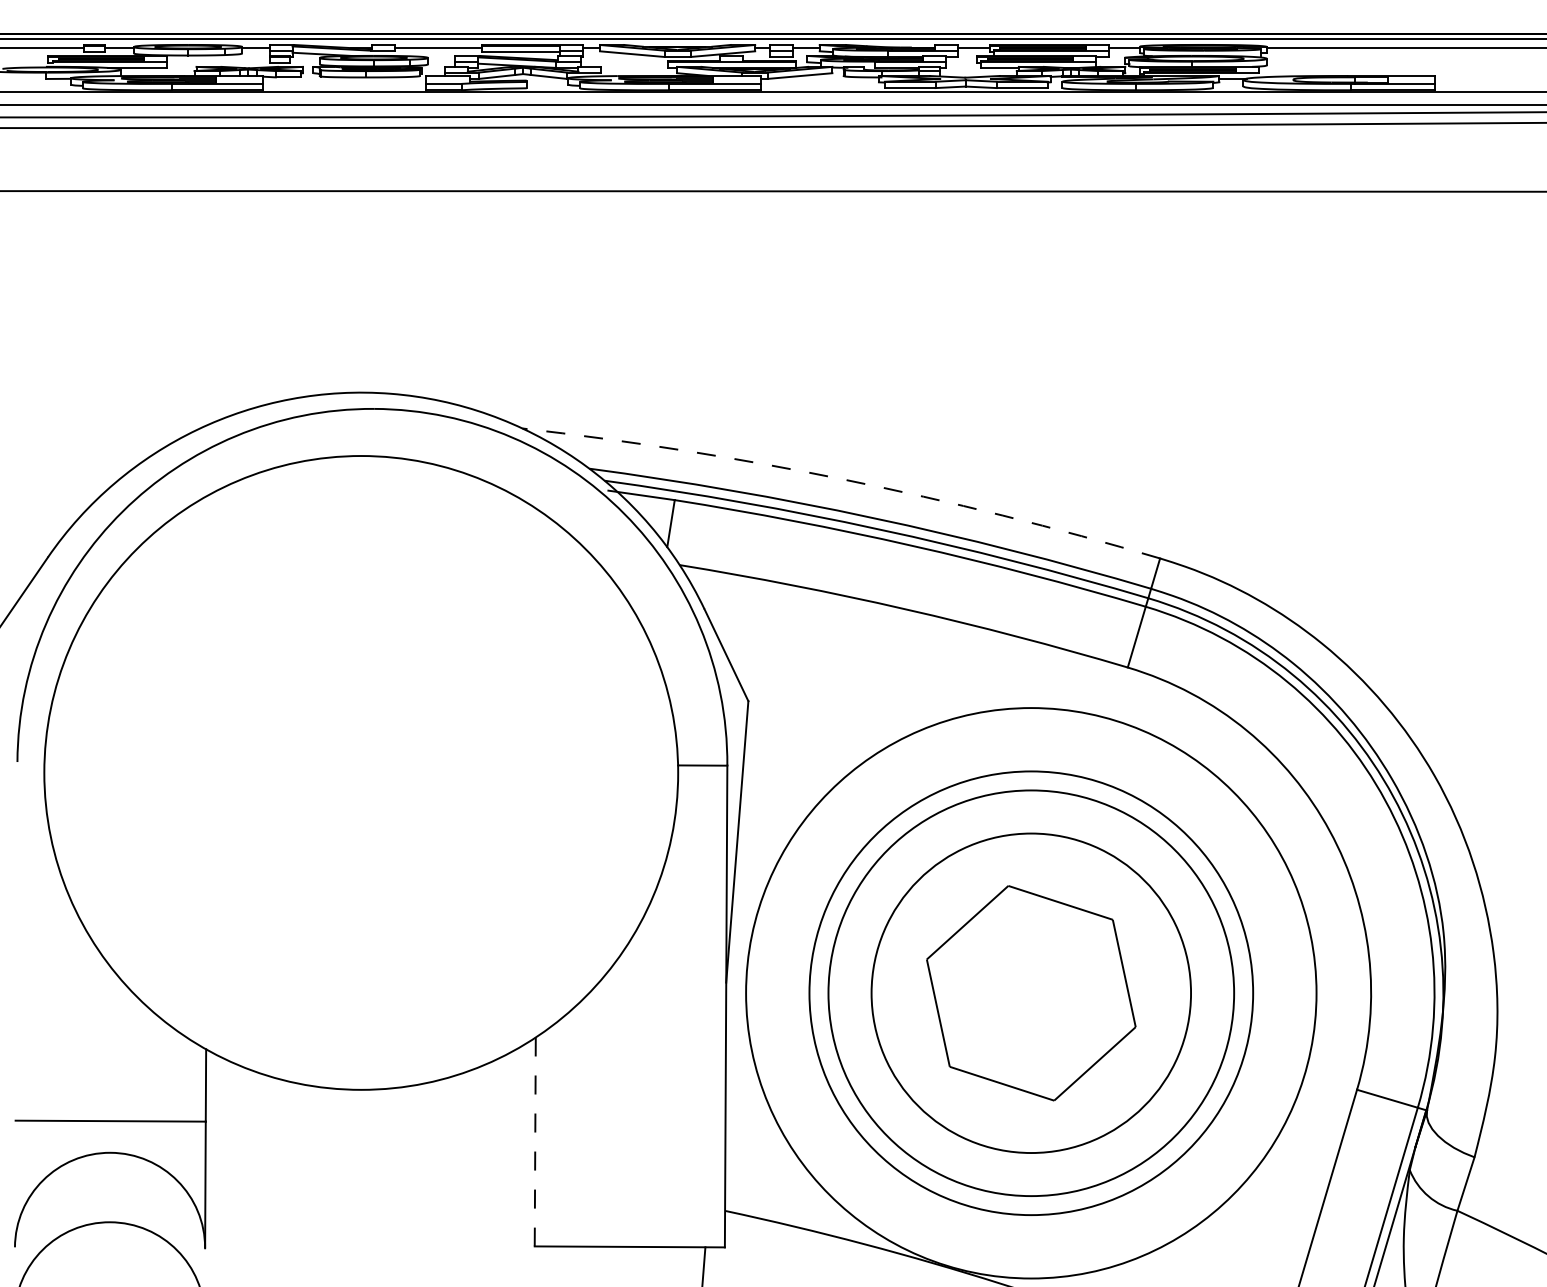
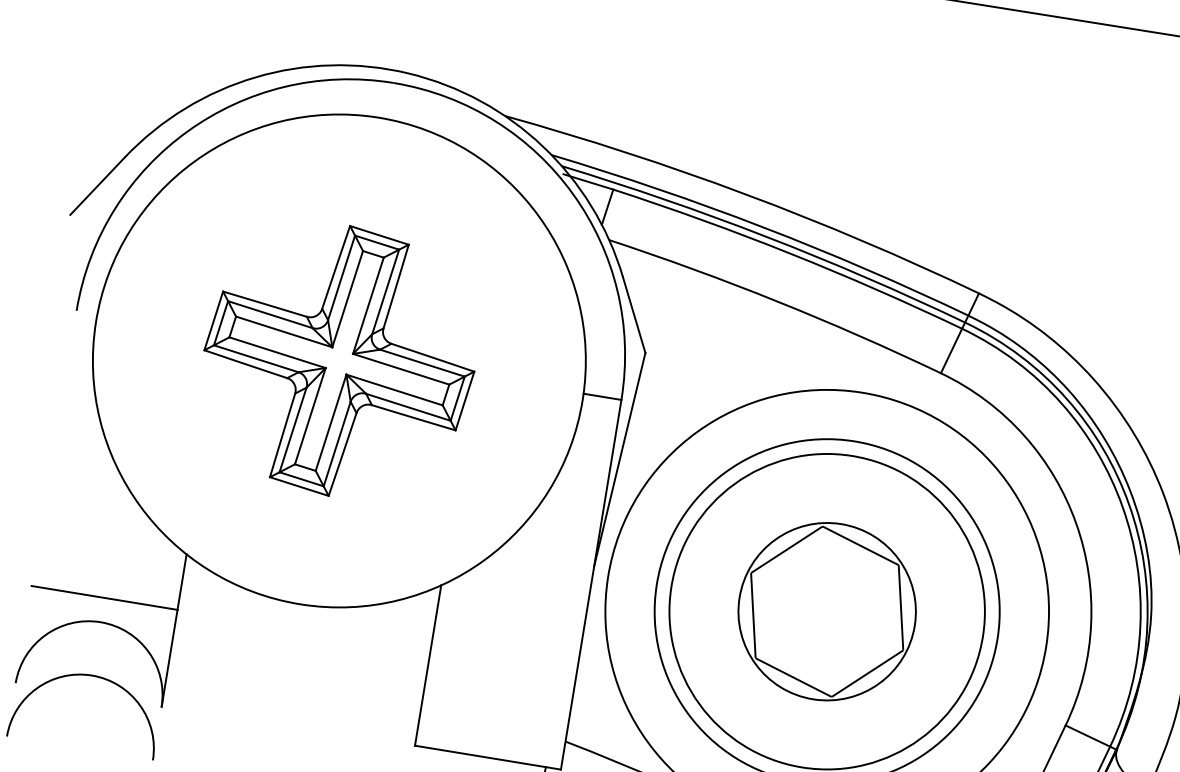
arc: (844, 479) -> (746, 194), dashed -> solid
part: (360, 772) -> (338, 360), added
circle: (1031, 993) -> (827, 611), size x0.71
line: (535, 1142) -> (428, 666), dashed -> solid

